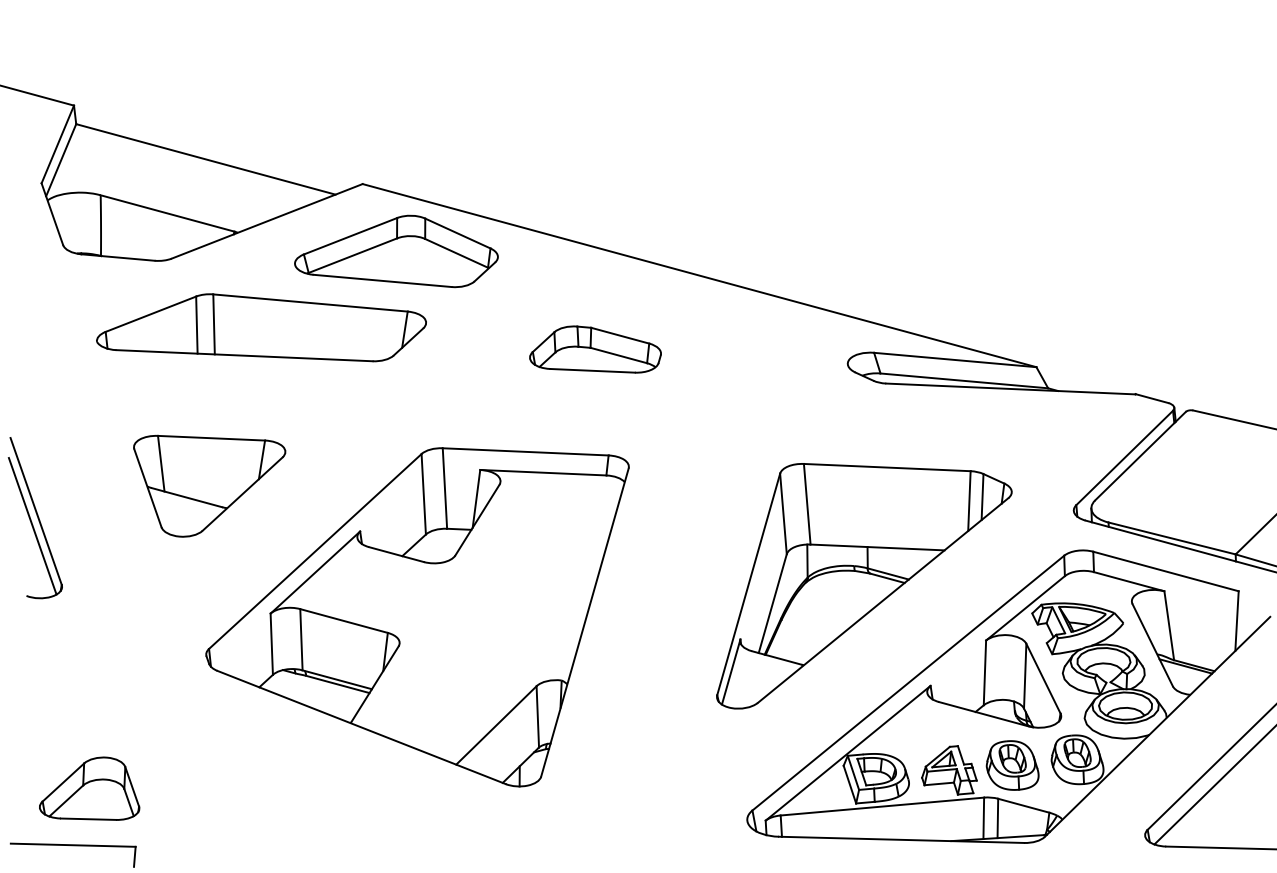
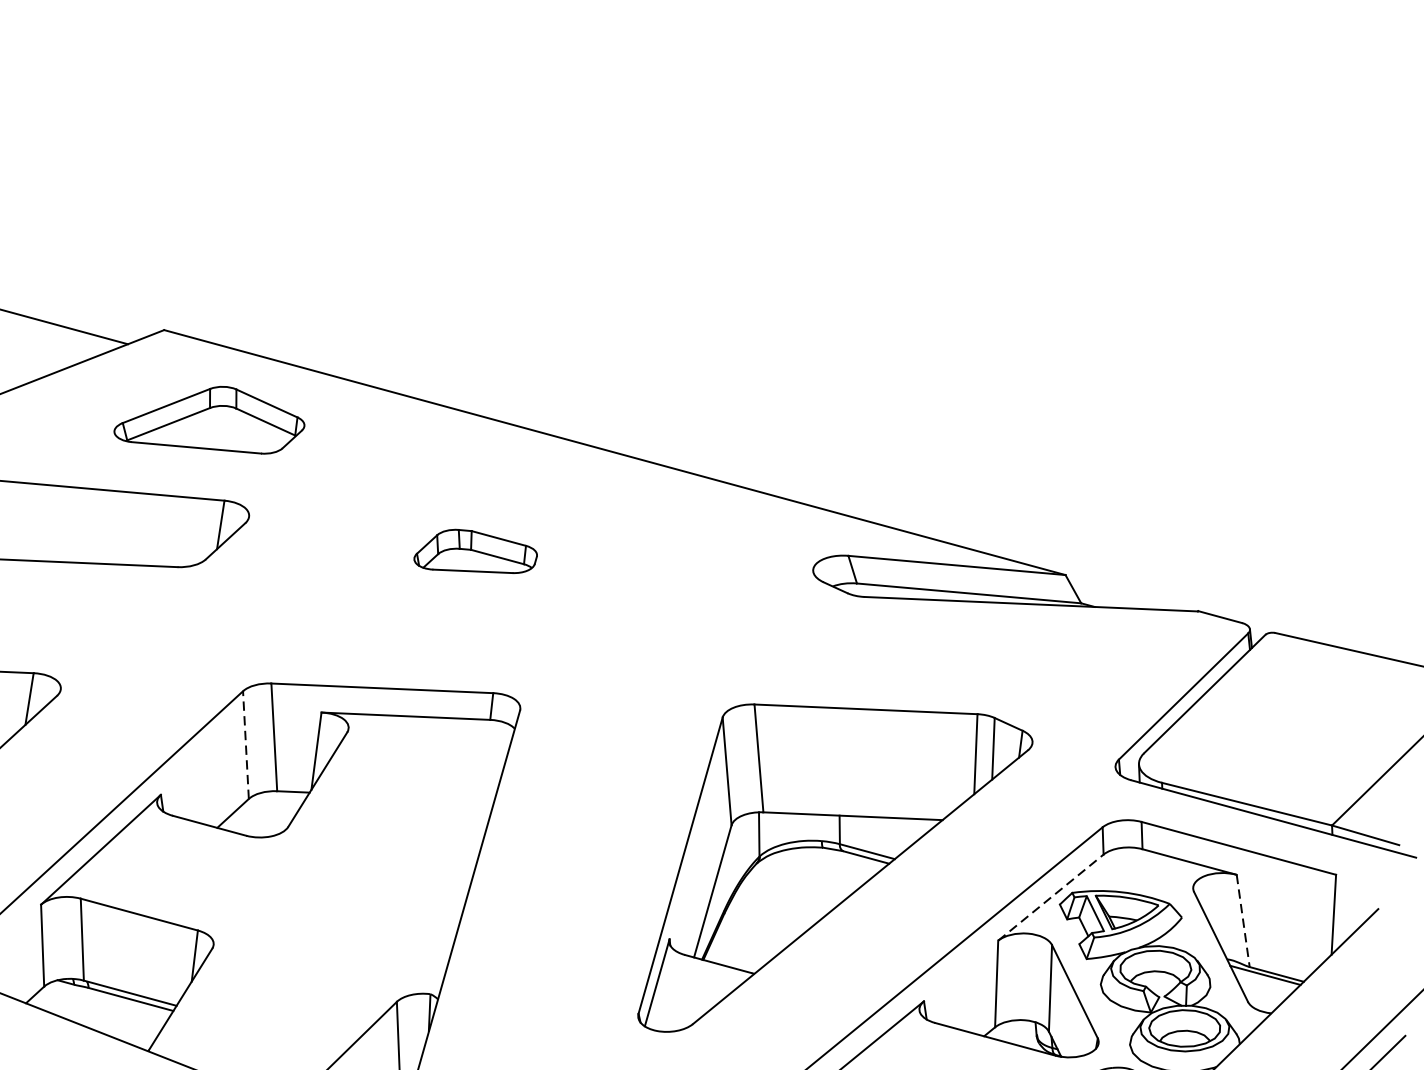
part: (396, 251) -> (209, 420), size x0.7
part: (595, 349) -> (475, 551), size x0.7
line: (423, 493) -> (245, 744), solid -> dashed
line: (1025, 608) -> (1050, 897), solid -> dashed
line: (1169, 625) -> (1243, 920), solid -> dashed

